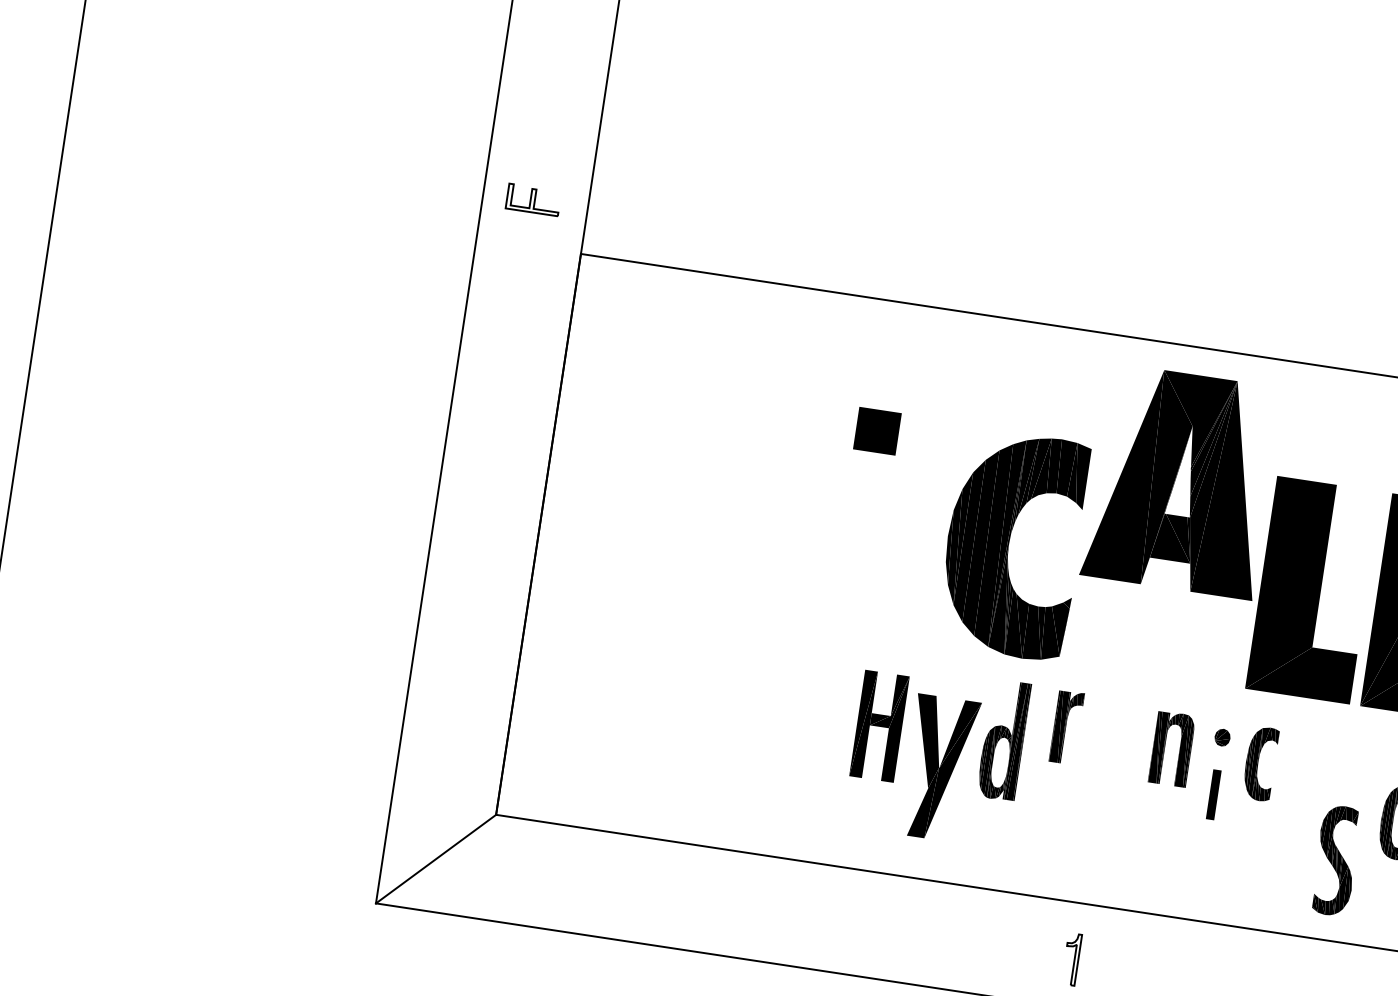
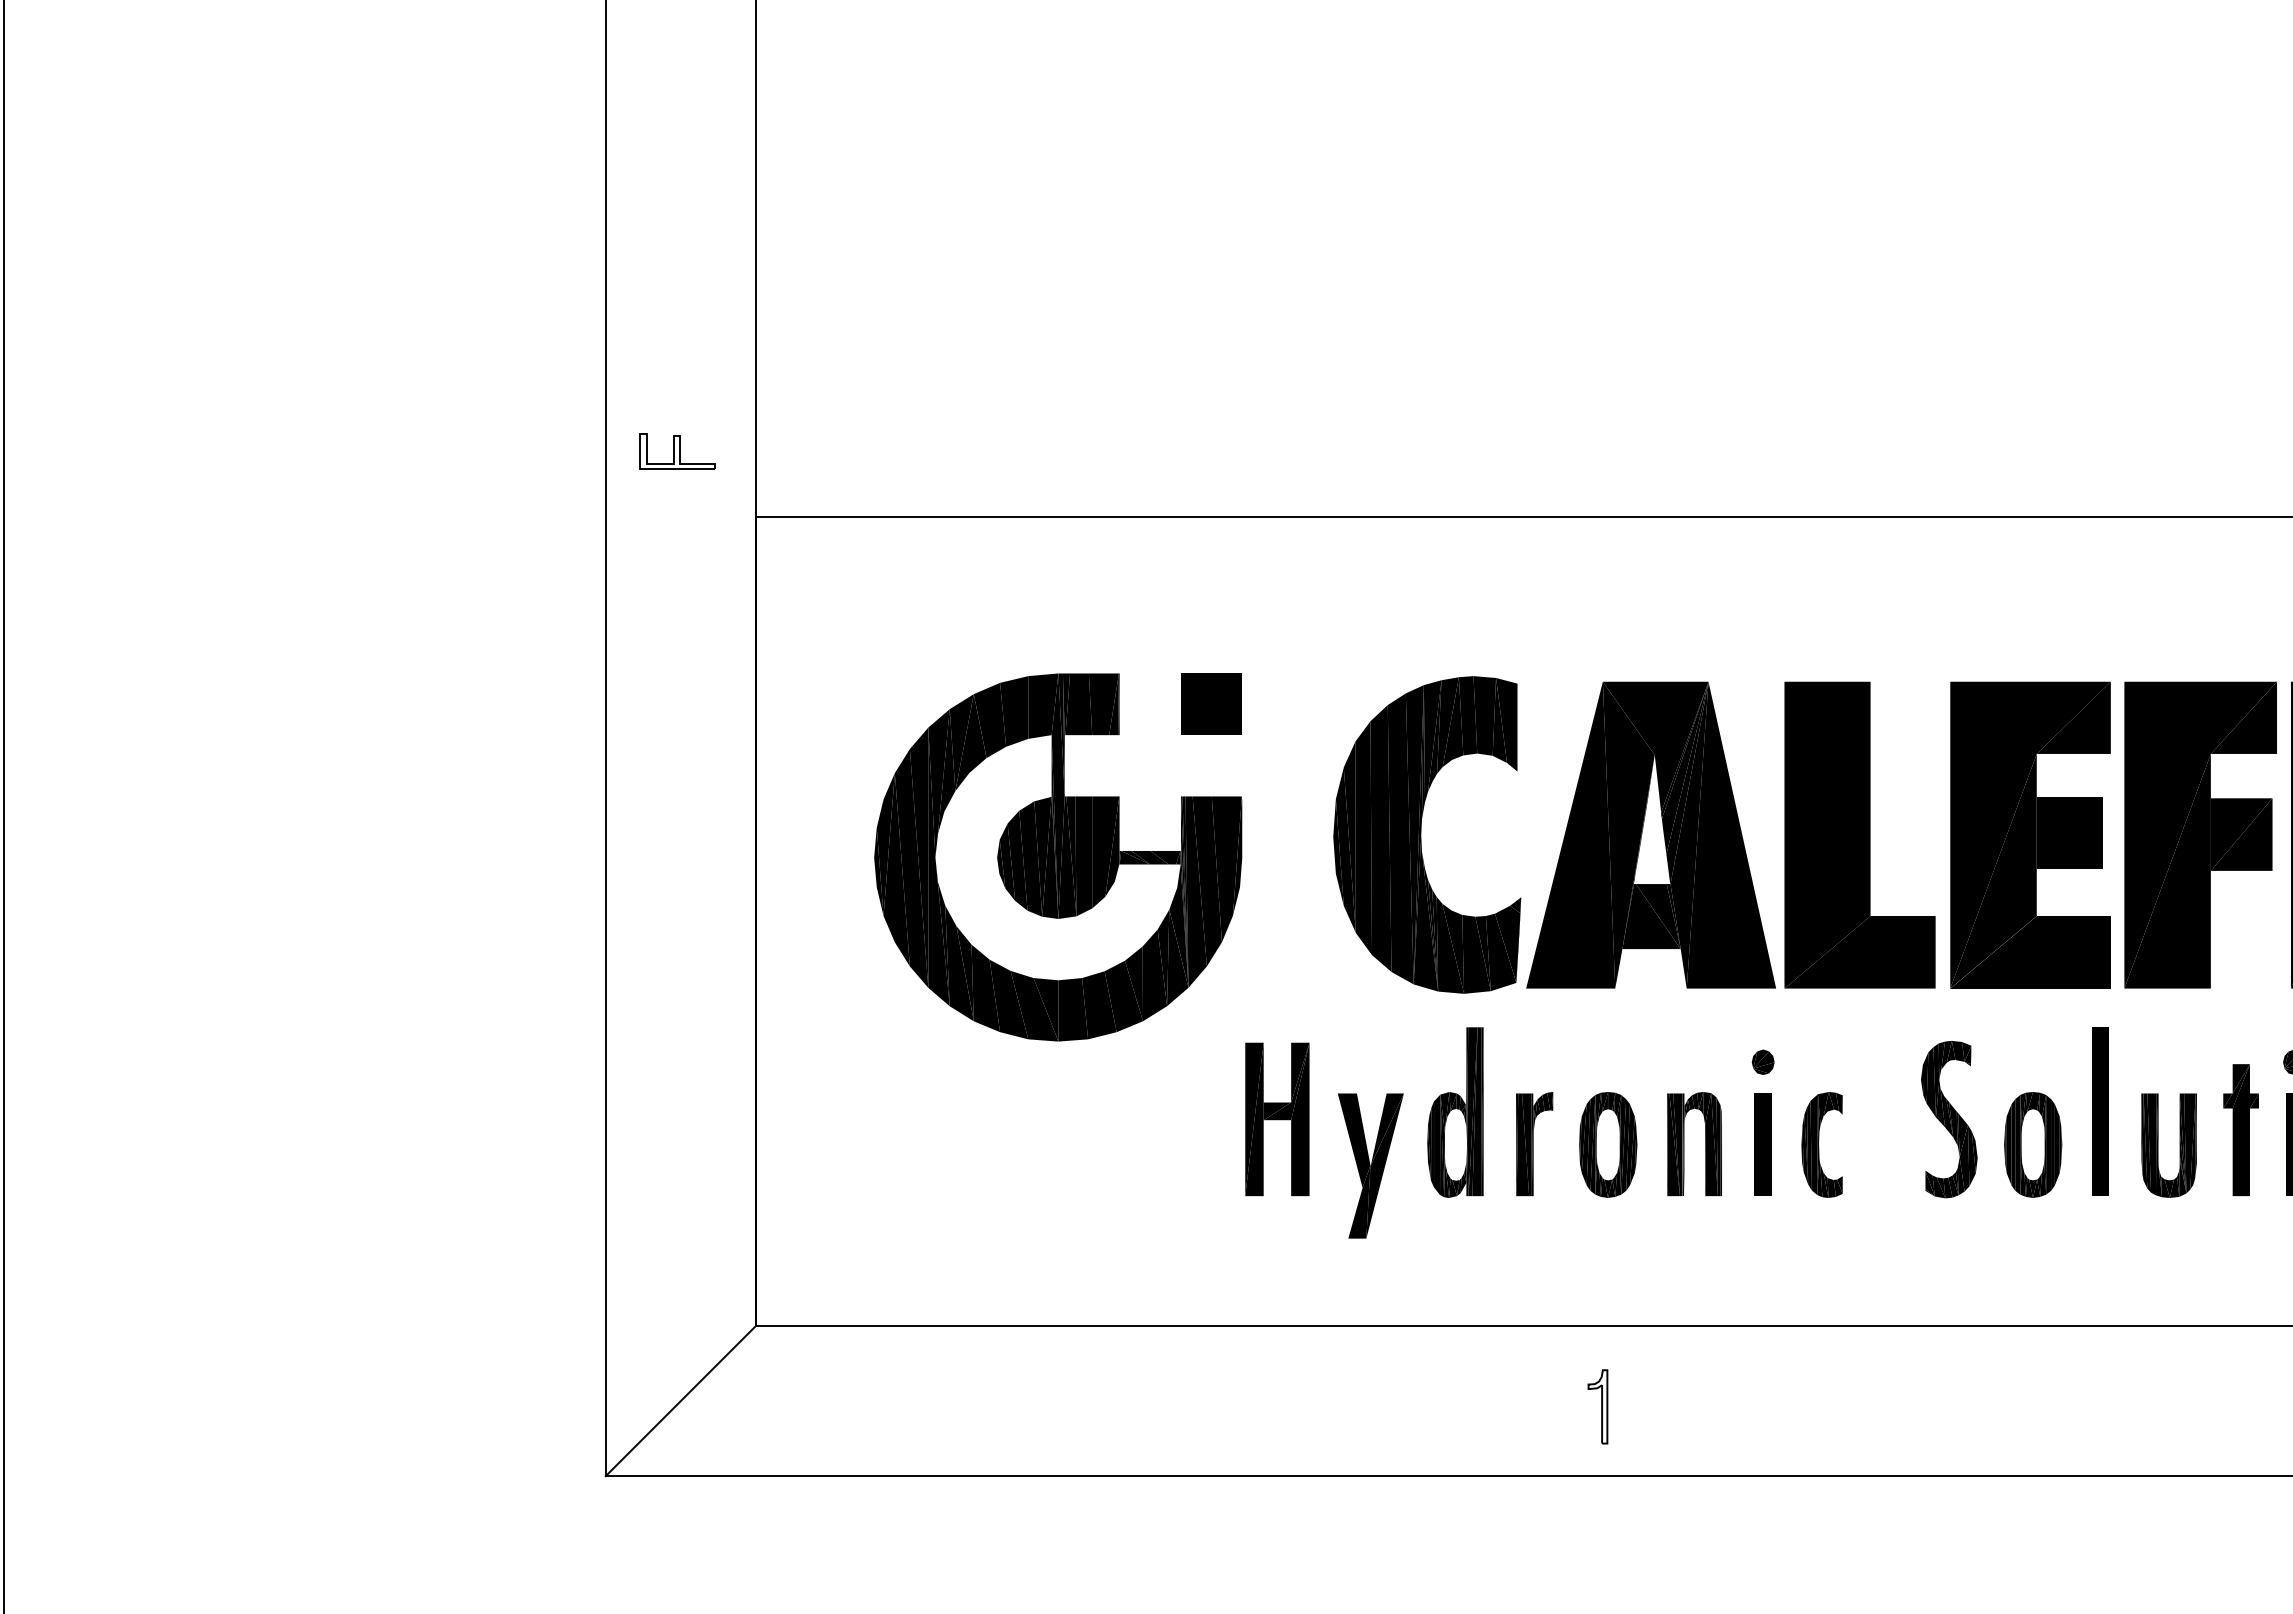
part: (1181, 481) -> (1650, 834), moved
part: (755, 521) -> (1058, 857), added
part: (1066, 727) -> (1534, 1144), moved
part: (1165, 748) -> (1684, 1144), moved
part: (1260, 763) -> (1821, 1144), moved
part: (939, 768) -> (1370, 1165), size x0.71
part: (1106, 778) -> (1608, 1144), added
part: (1213, 794) -> (1762, 1144), size x1.43
part: (1336, 860) -> (1949, 1119), moved

